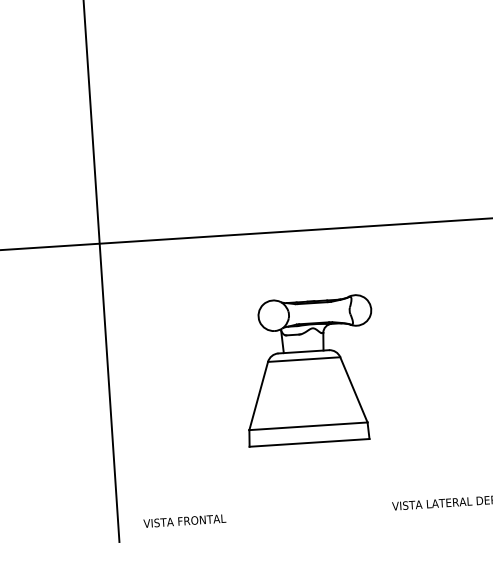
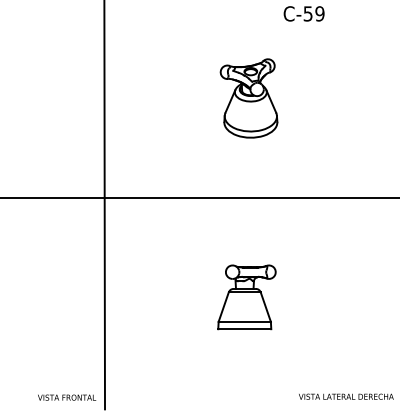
part: (293, 89) -> (248, 98), added
part: (309, 370) -> (246, 297), size x0.62
text: (185, 520) -> (67, 397), moved

